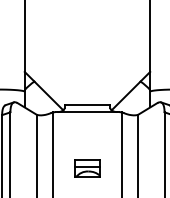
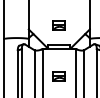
part: (85, 63) -> (58, 25), added

